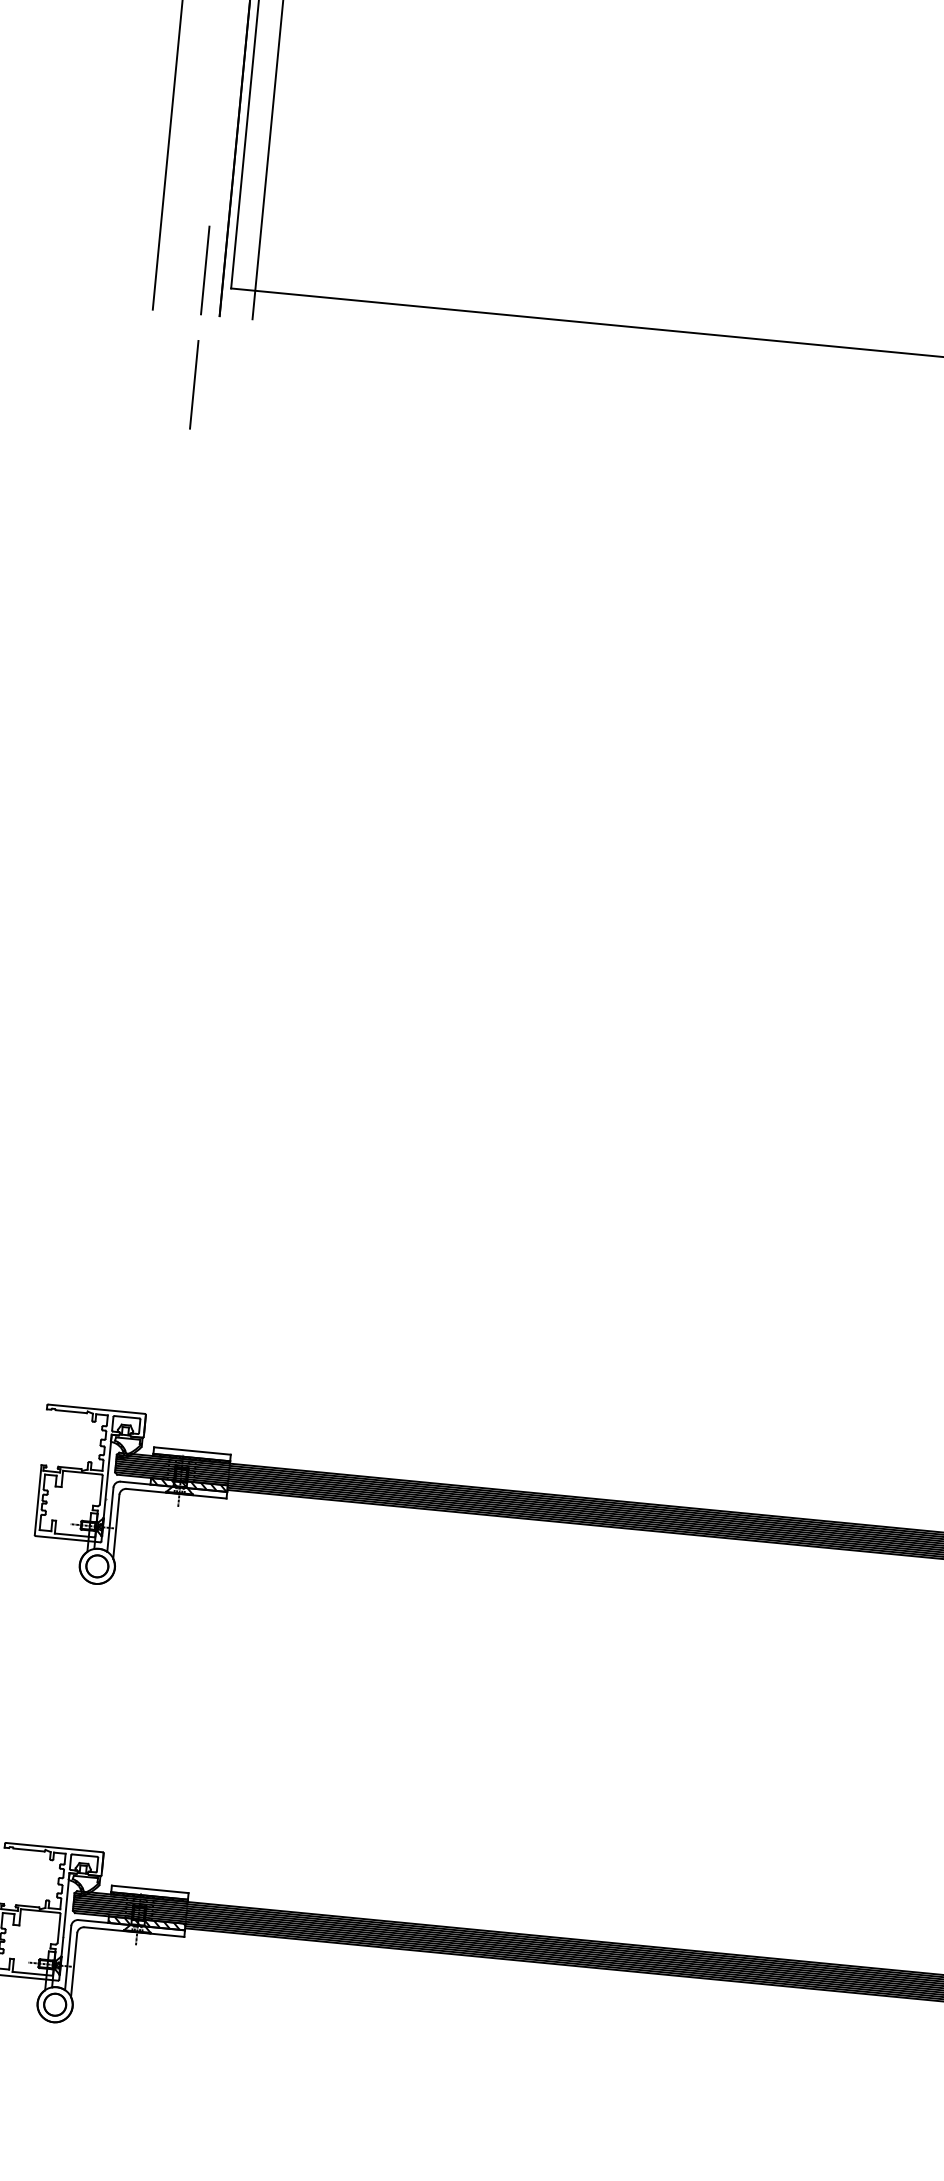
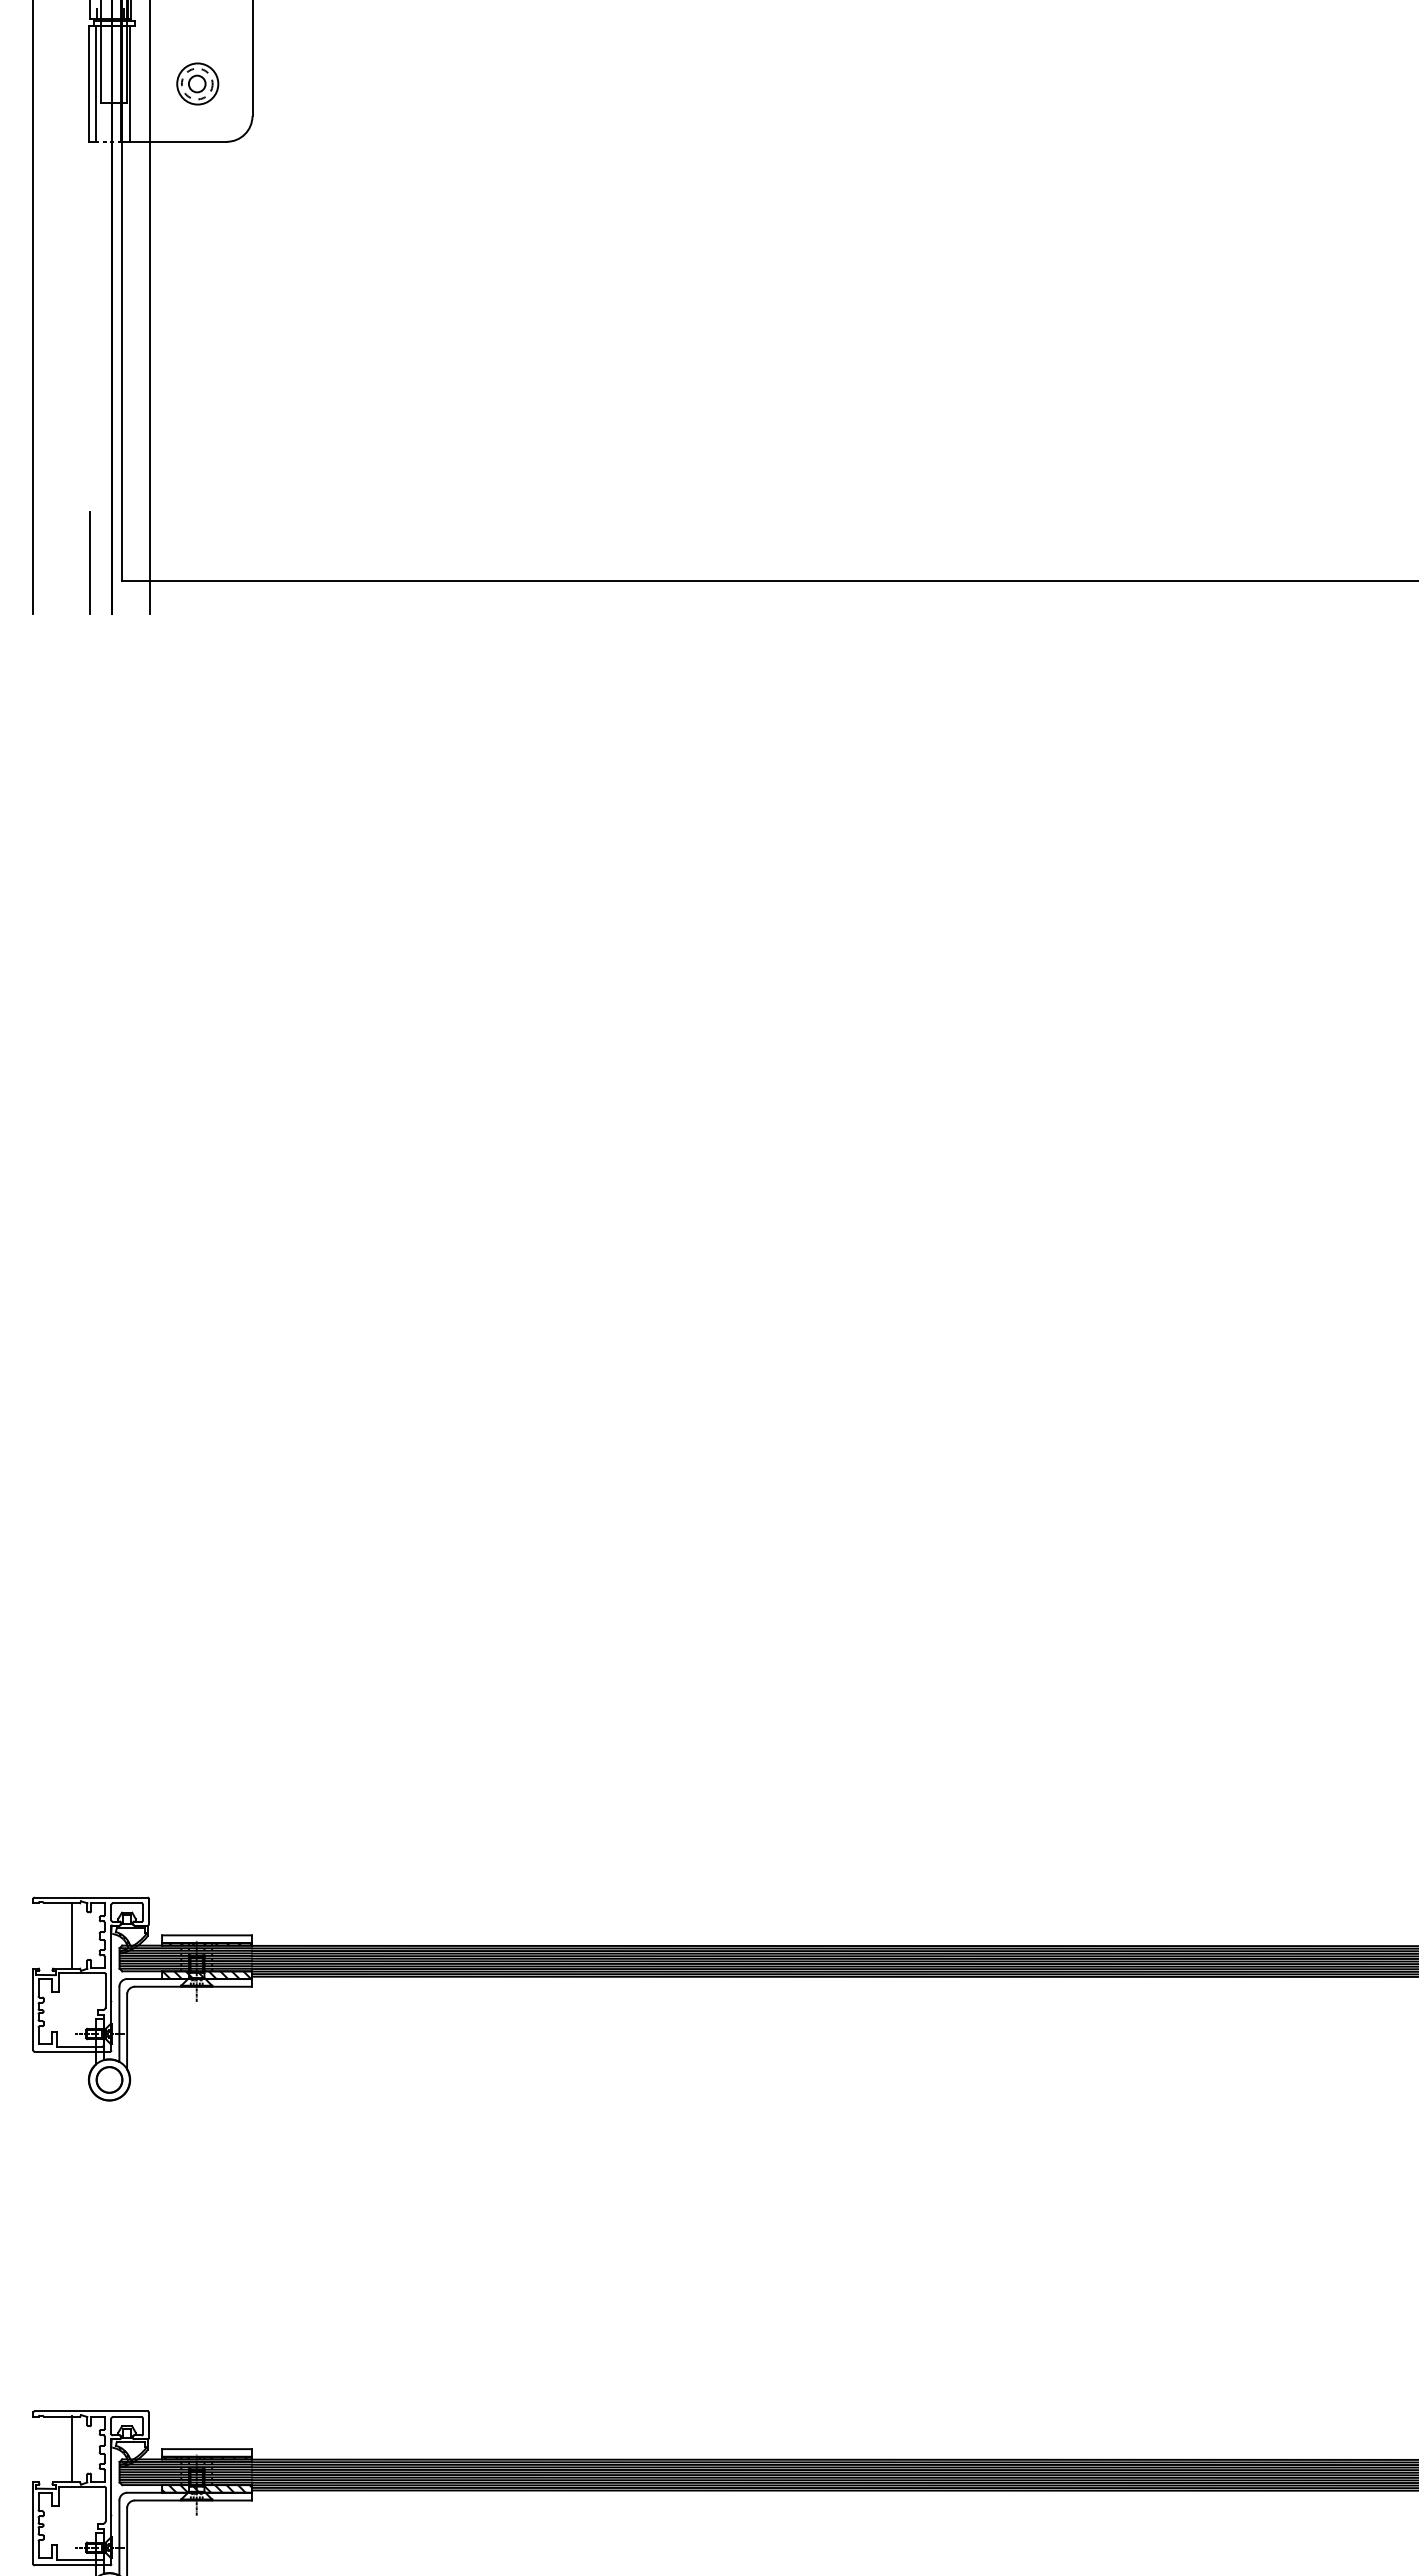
line: (193, 384) -> (89, 696), removed
line: (77, 1440) -> (72, 1935), added
line: (35, 1877) -> (72, 2448), added

